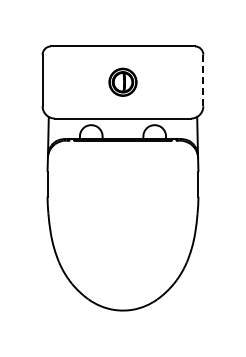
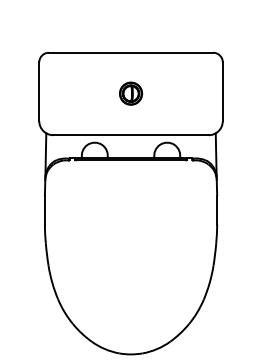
line: (203, 80) -> (222, 91), dashed -> solid
part: (122, 81) -> (130, 92), size x0.71

